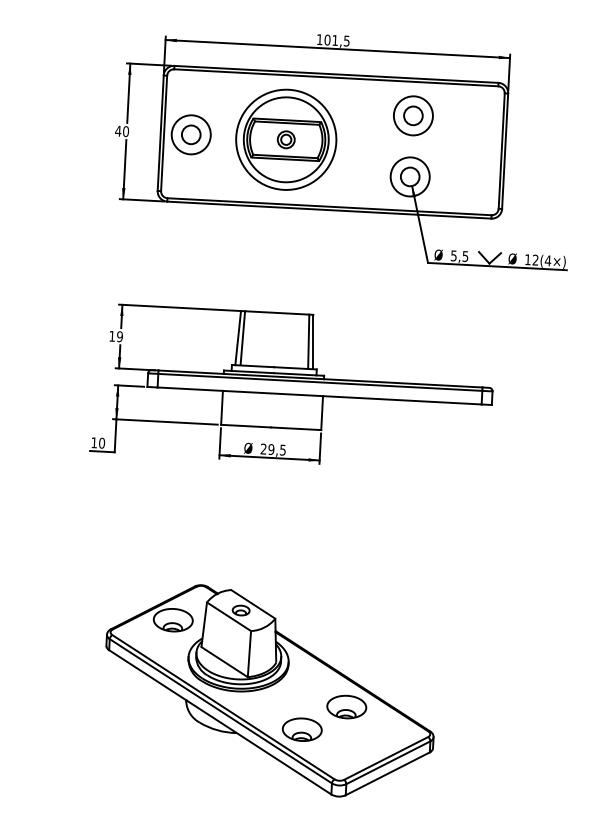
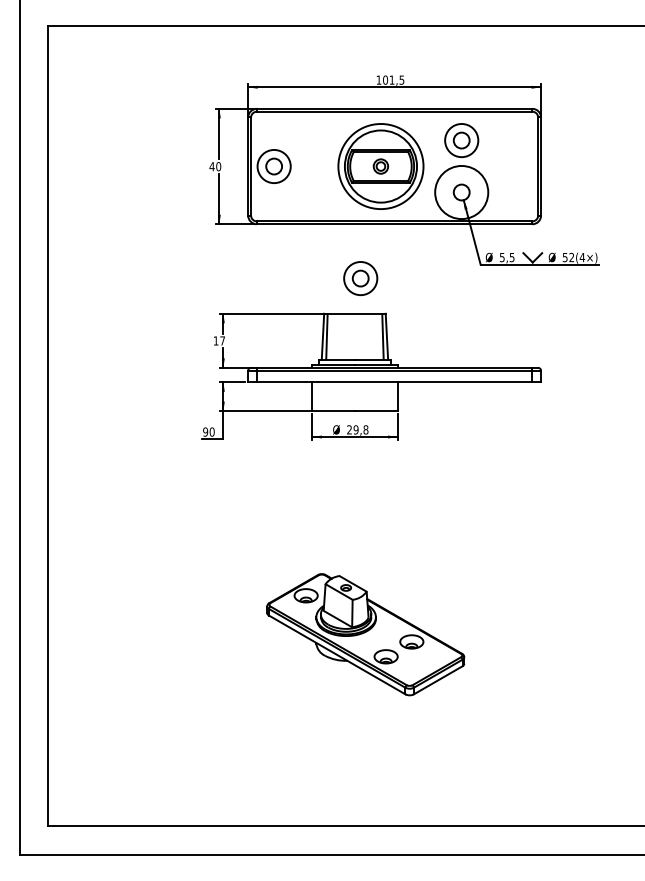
part: (285, 139) -> (380, 166), moved
circle: (409, 176) -> (461, 192), size x1.6
text: (527, 259) -> (564, 257), 12(4×) -> 52(4×)
part: (285, 271) -> (360, 278), added
text: (119, 336) -> (222, 340), 19 -> 17
text: (94, 442) -> (205, 431), 10 -> 90
text: (282, 449) -> (365, 429), 29,5 -> 29,8
part: (269, 690) -> (365, 634), size x0.7

